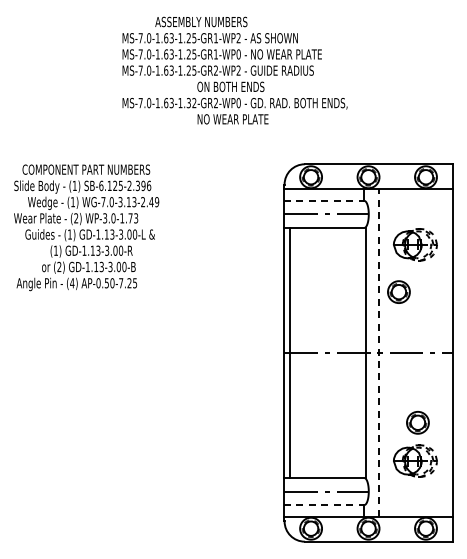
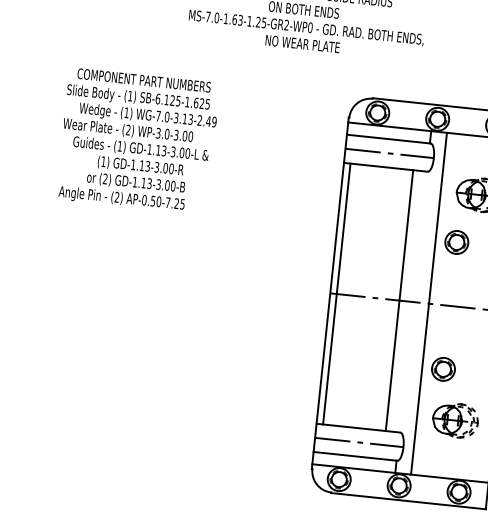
text: (191, 103) -> (261, 22), MS-7.0-1.63-1.32-GR2-WP0 -> MS-7.0-1.63-1.25-GR2-WP0
text: (139, 185) -> (197, 102), SB-6.125-2.396 -> SB-6.125-1.625
line: (324, 200) -> (389, 138), dashed -> solid
text: (129, 218) -> (183, 136), WP-3.0-1.73 -> WP-3.0-3.00
text: (72, 283) -> (117, 197), (4) -> (2)
line: (366, 352) -> (399, 300), moved
line: (378, 352) -> (428, 303), dashed -> solid
part: (417, 422) -> (443, 369), moved
line: (324, 505) -> (355, 456), dashed -> solid

